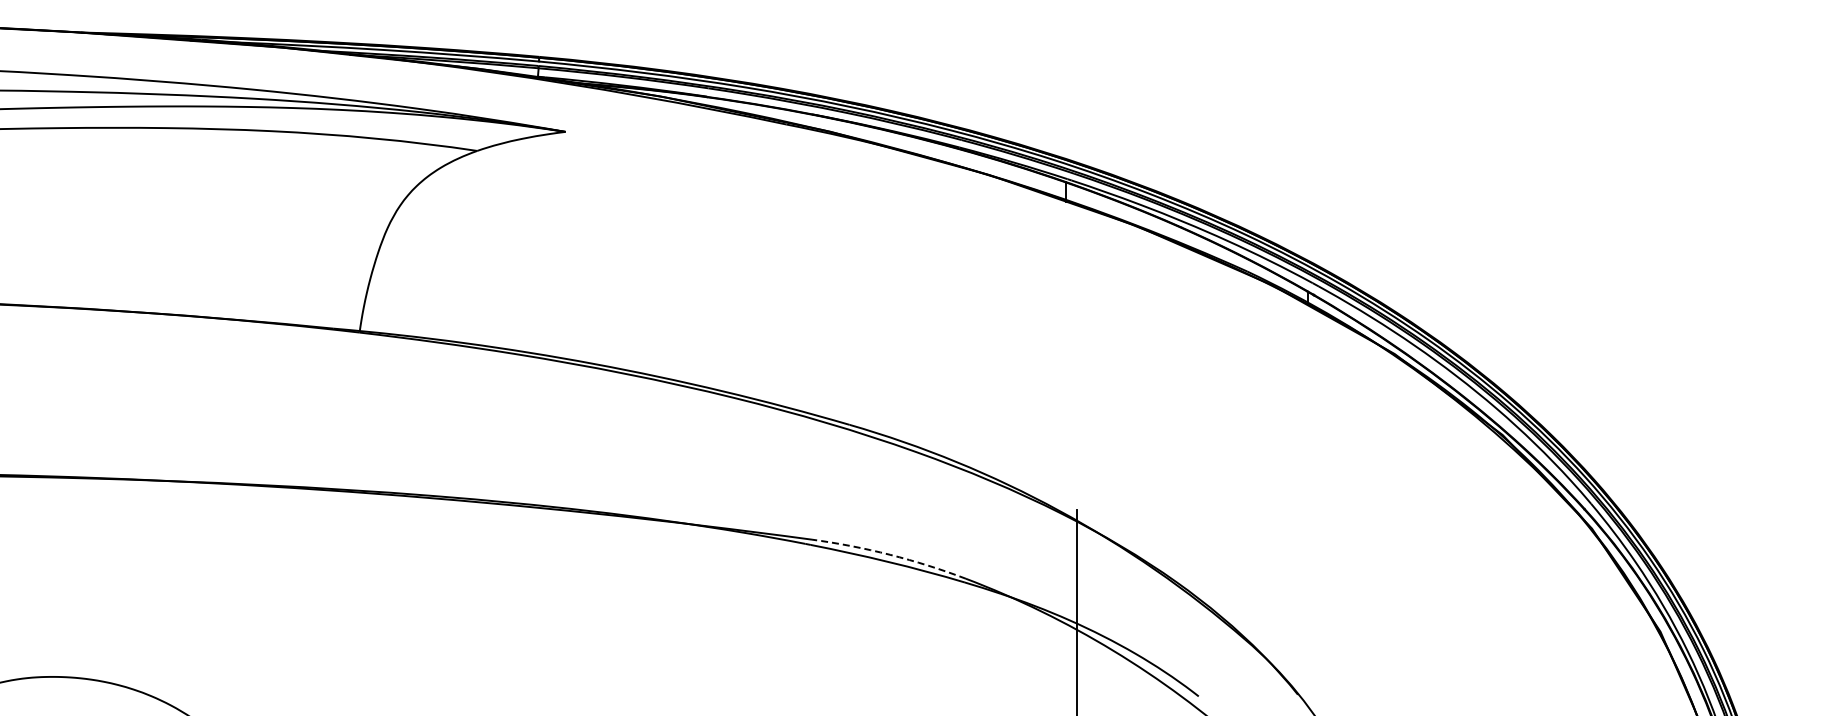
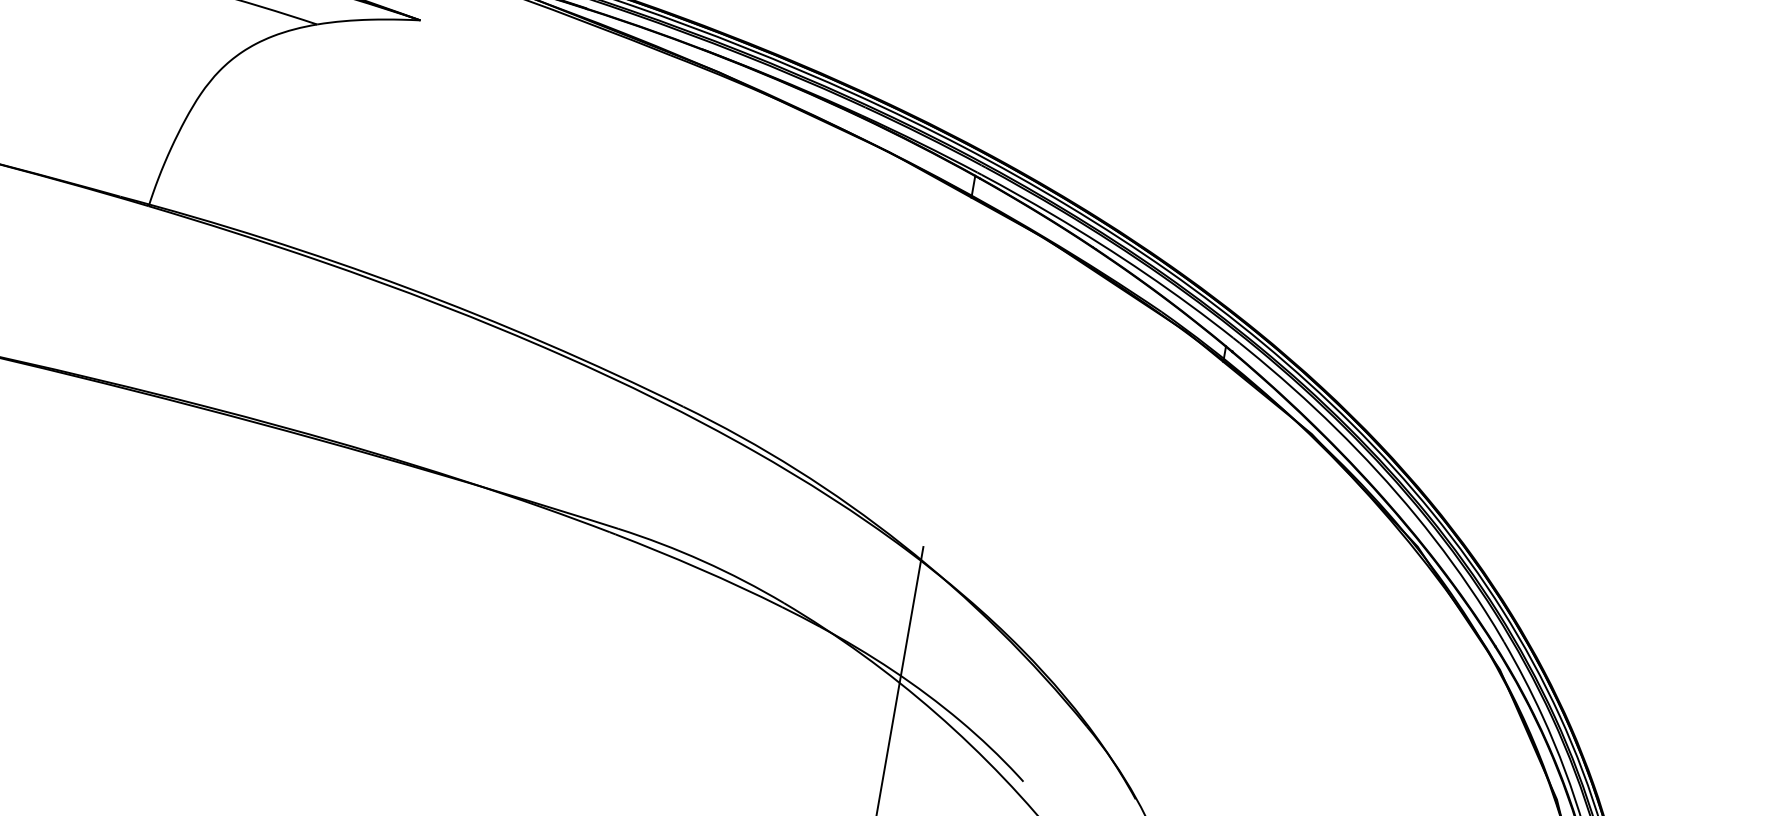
arc: (890, 554) -> (703, 560), dashed -> solid

